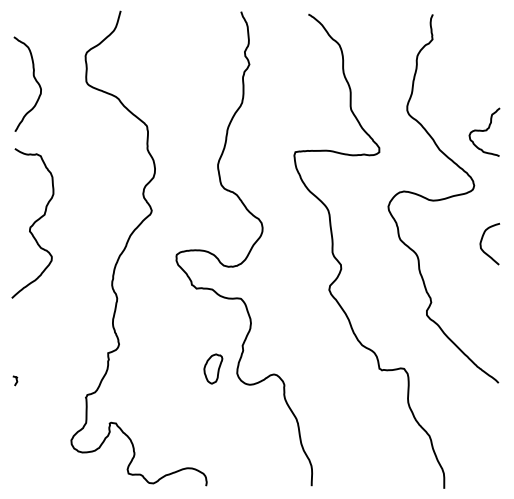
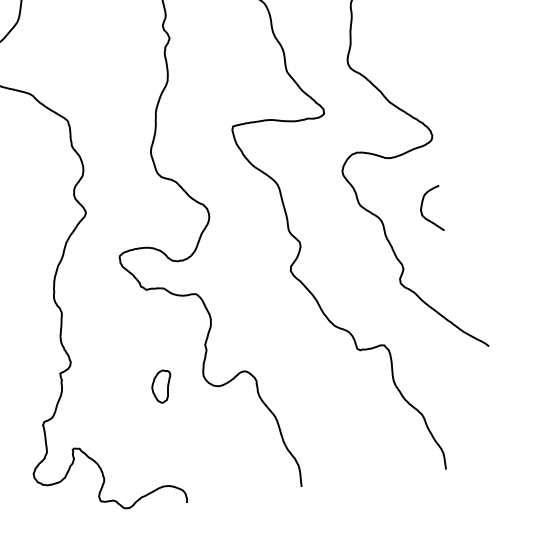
curve: (484, 131) -> (435, 75), removed
curve: (482, 240) -> (422, 206), moved
part: (213, 368) -> (162, 386), moved

